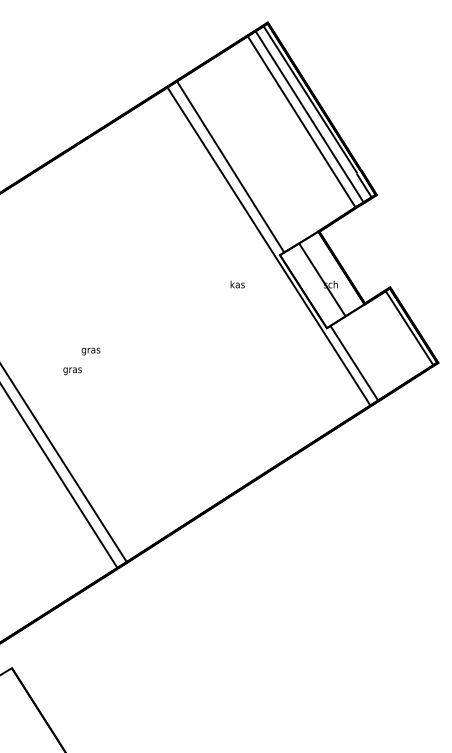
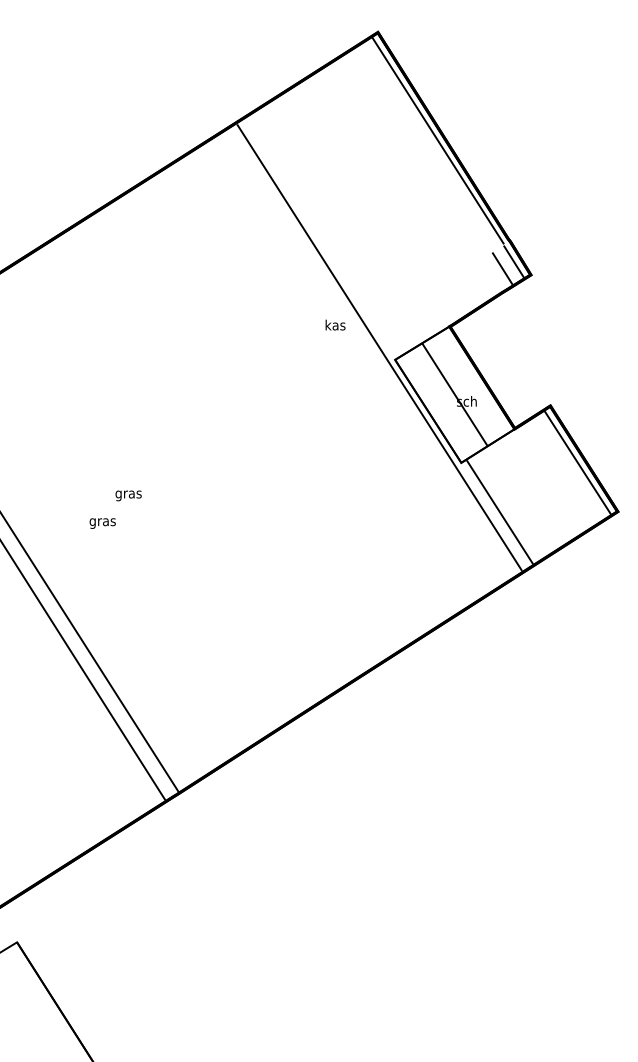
line: (301, 104) -> (425, 147), removed
line: (301, 121) -> (425, 171), removed
line: (230, 166) -> (325, 234), removed
text: (237, 284) -> (335, 325), moved

